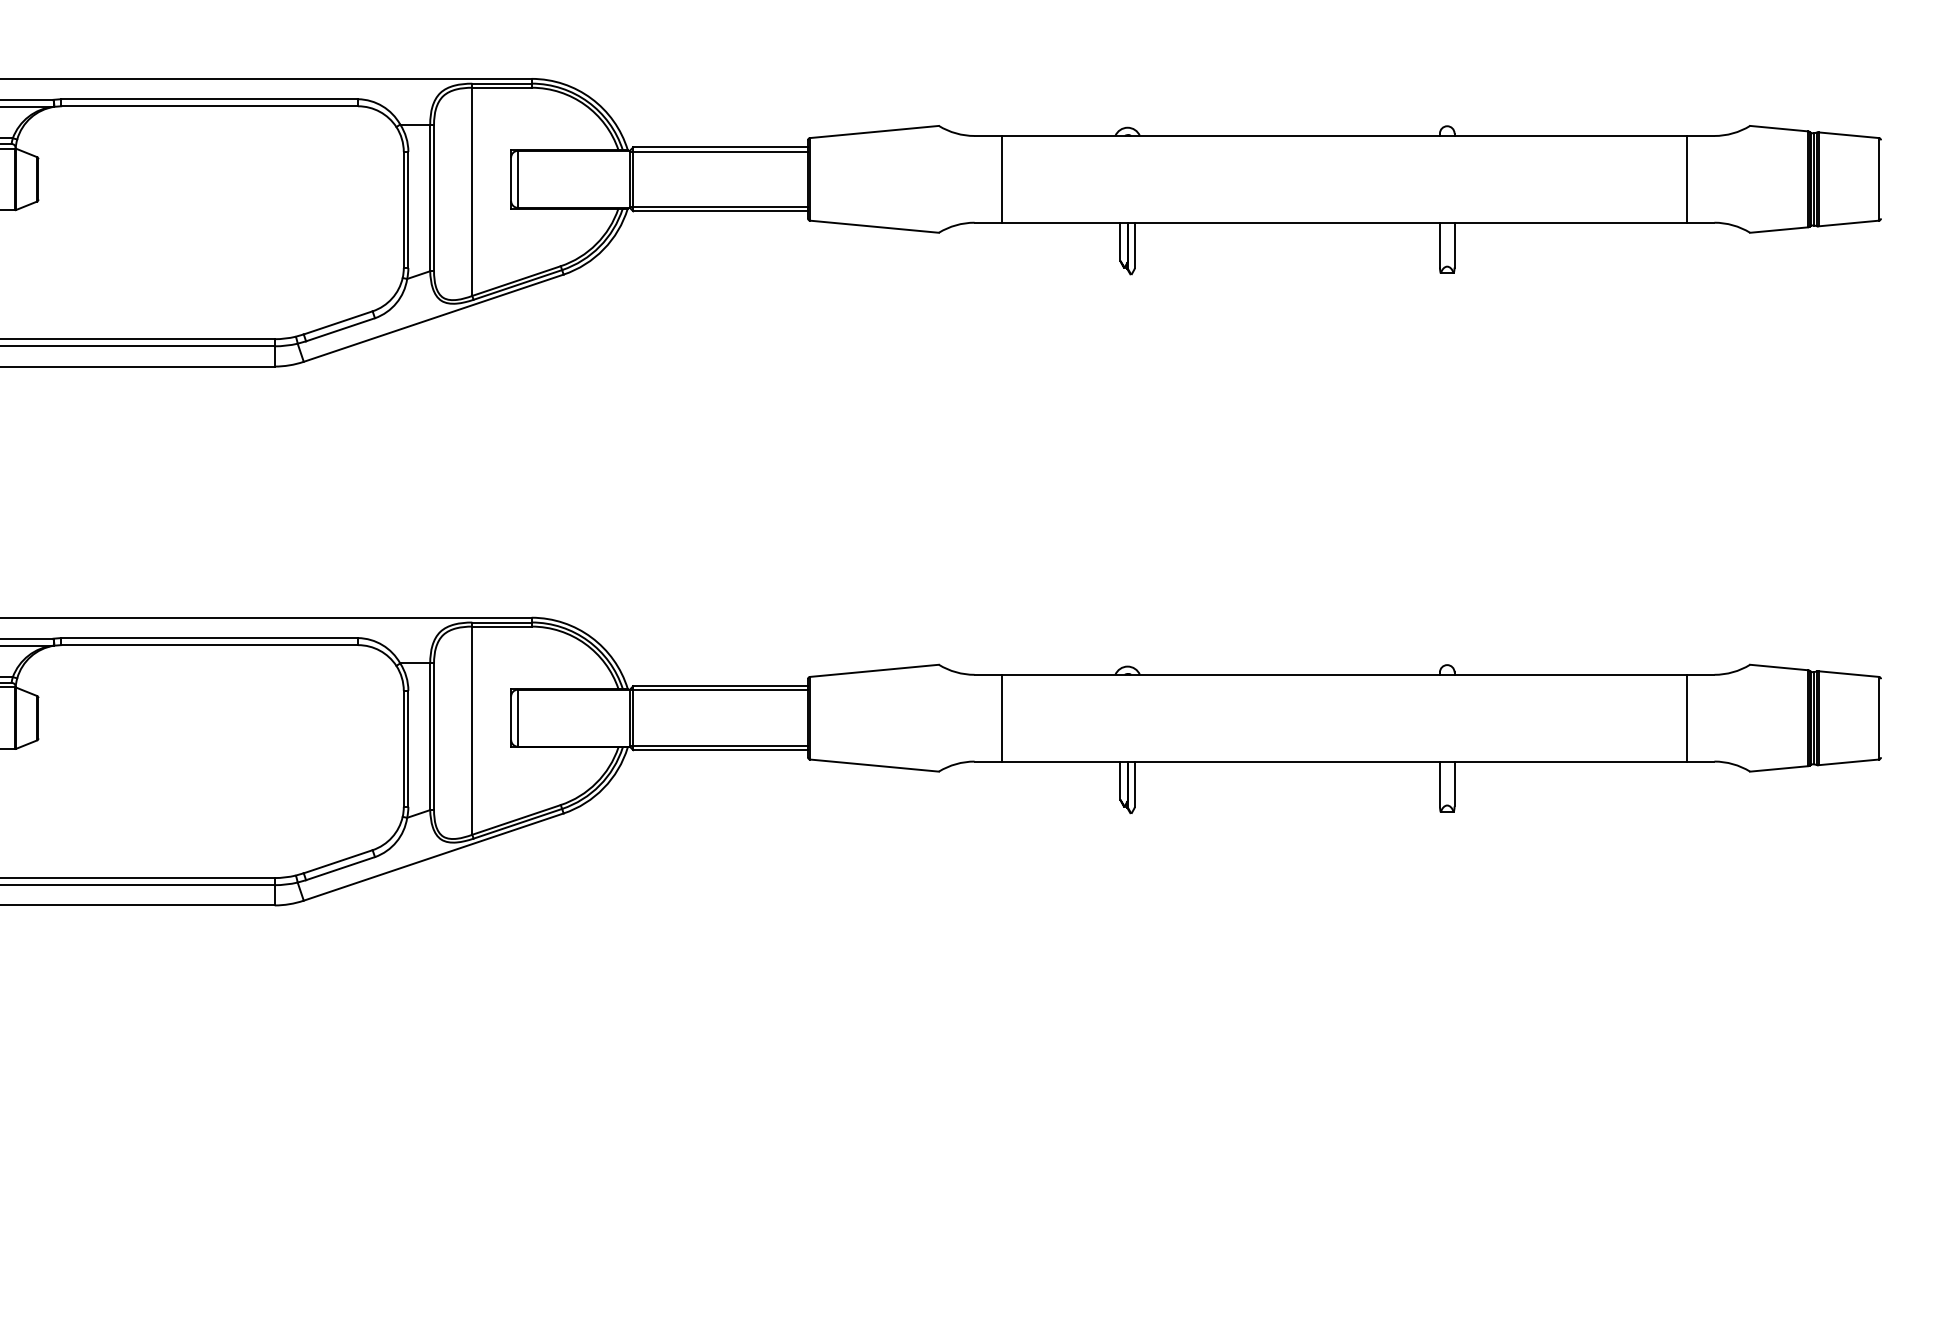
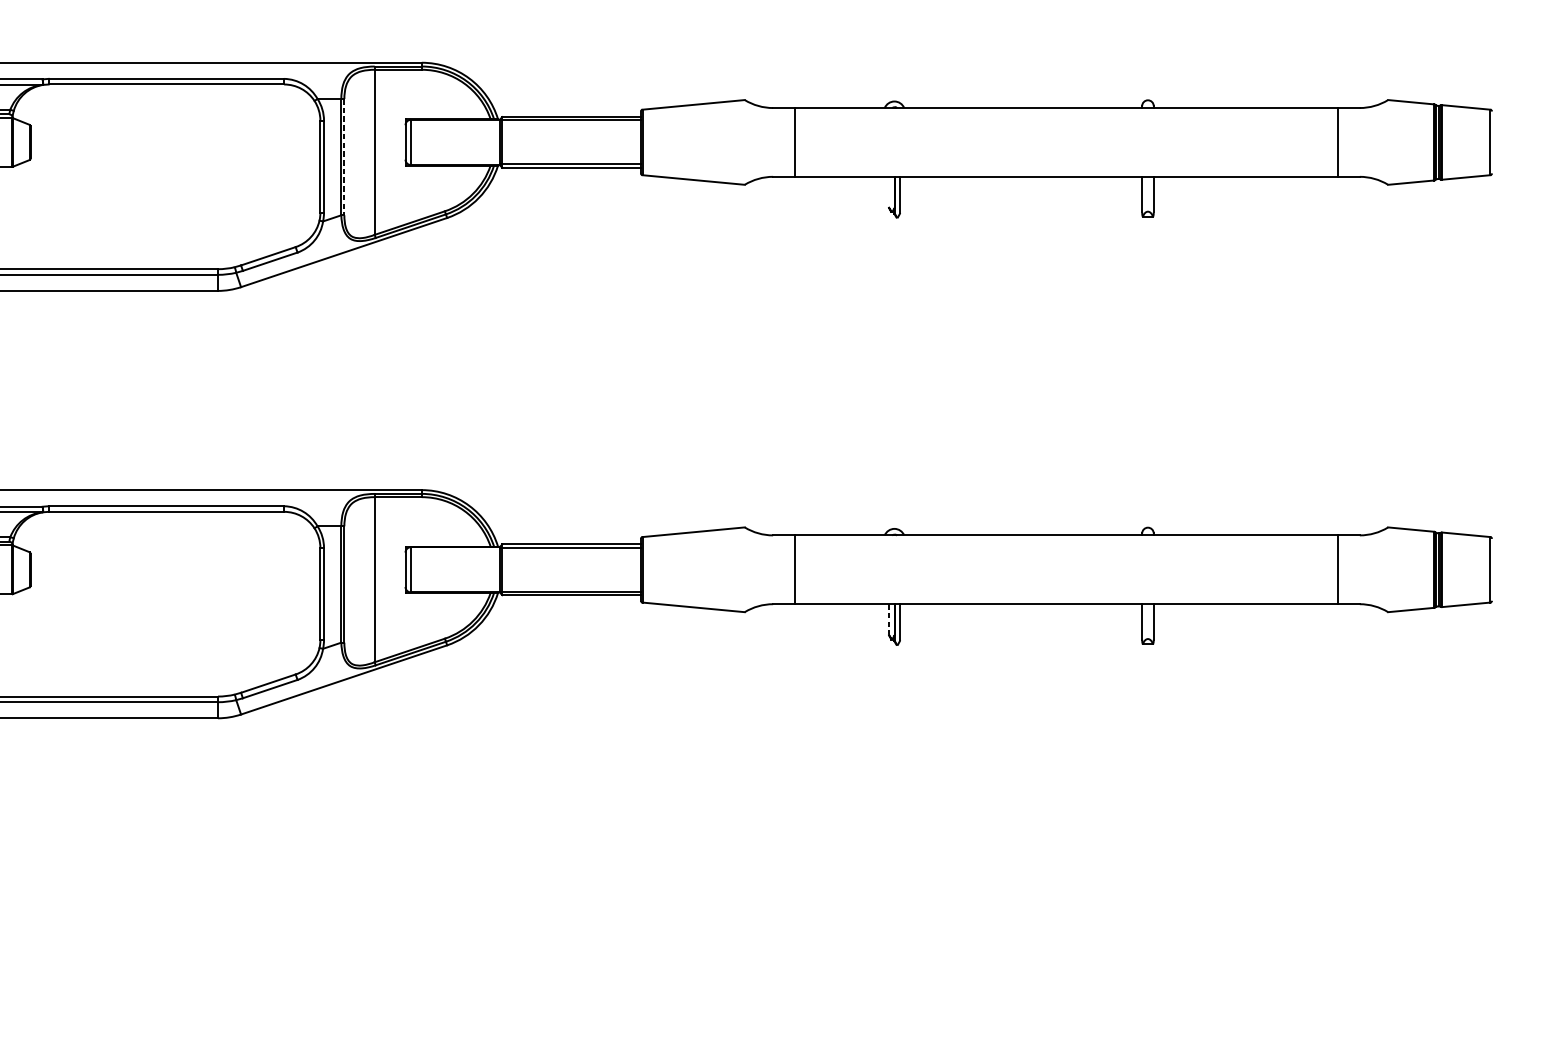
line: (434, 198) -> (344, 157), solid -> dashed
line: (1120, 241) -> (888, 191), removed
line: (1120, 781) -> (888, 619), solid -> dashed

